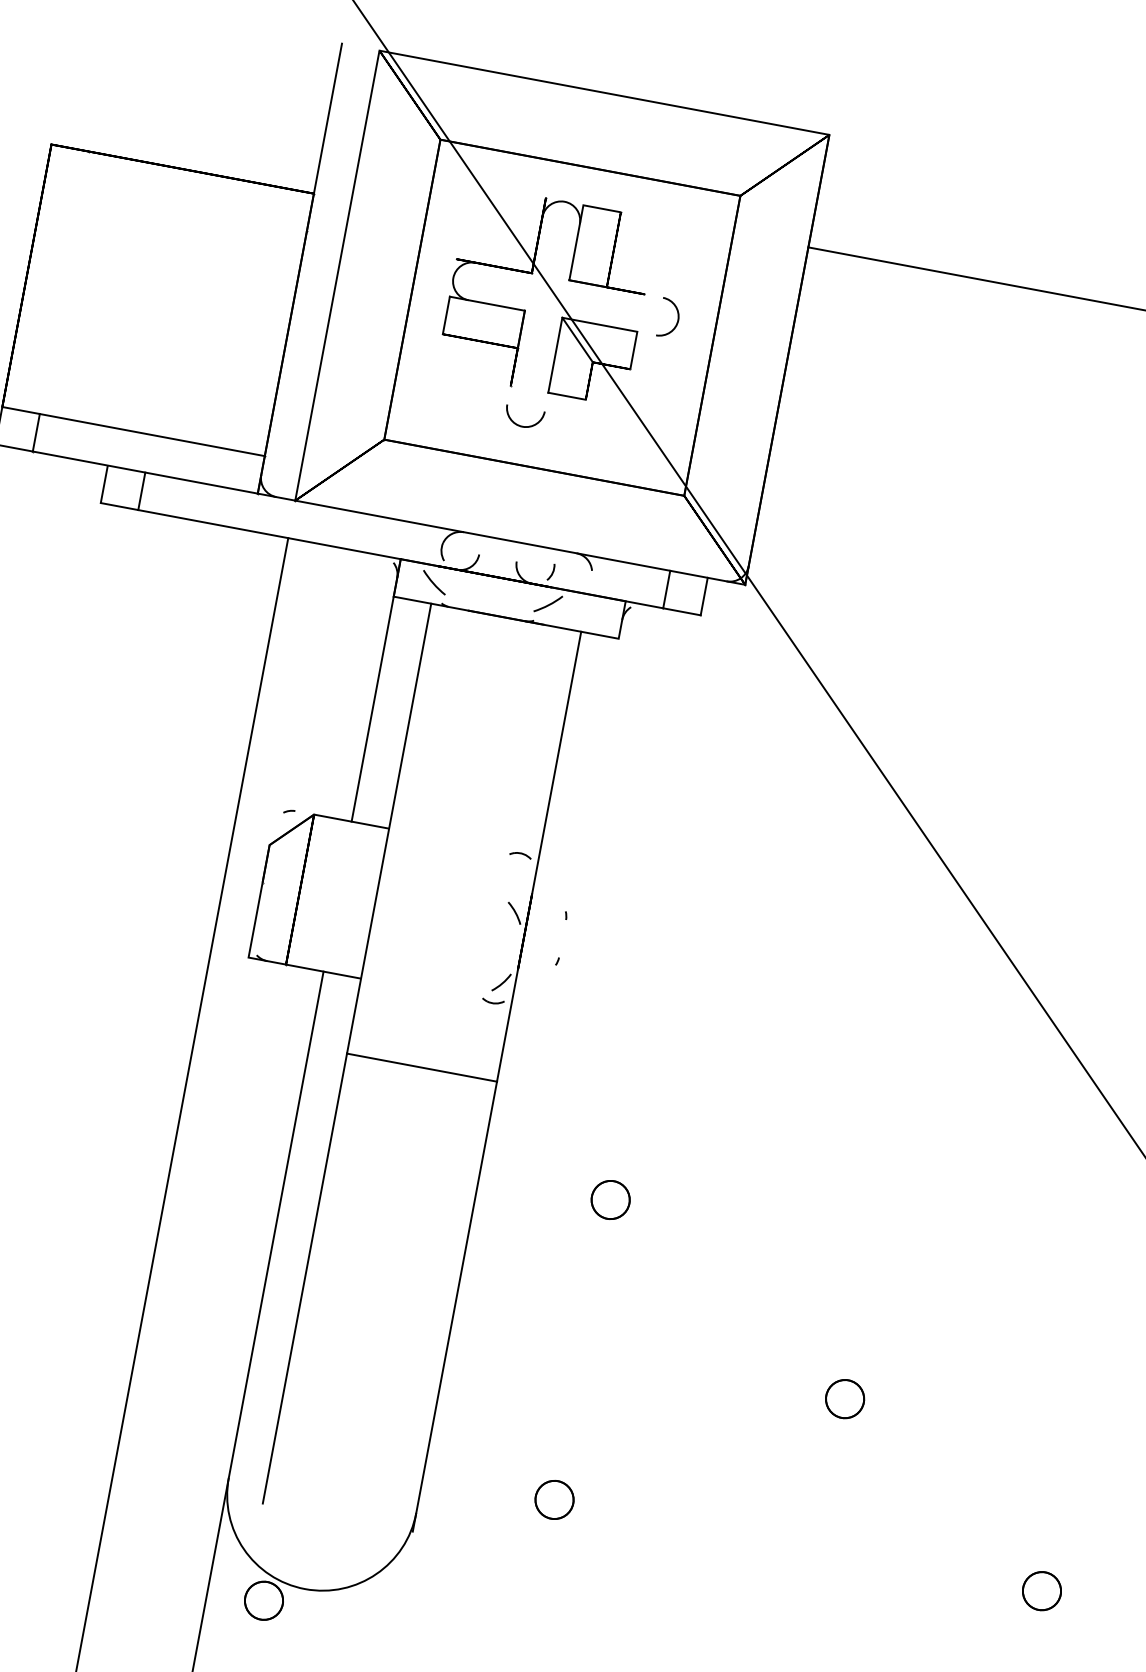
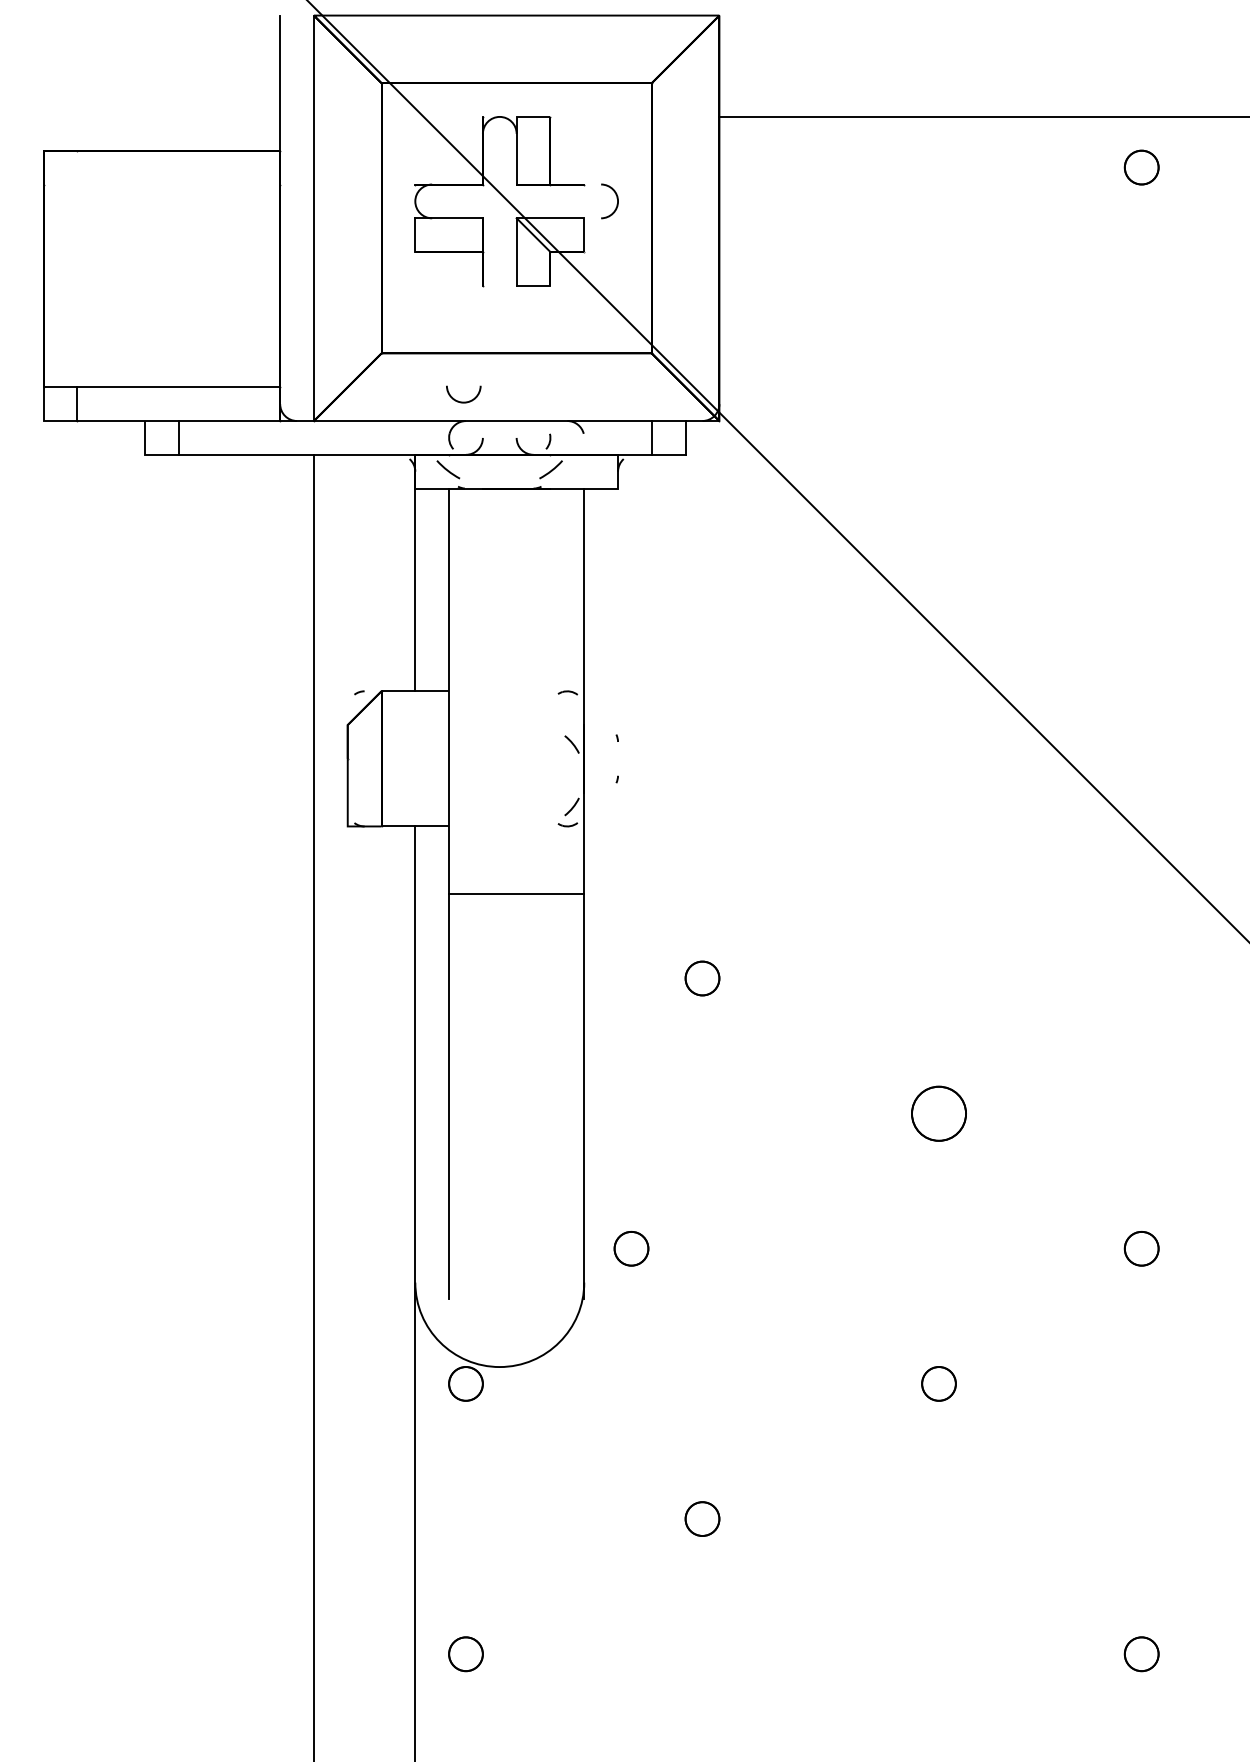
curve: (522, 425) -> (463, 401), moved
part: (844, 1398) -> (938, 1113), size x1.6
part: (554, 1499) -> (631, 1248), moved

